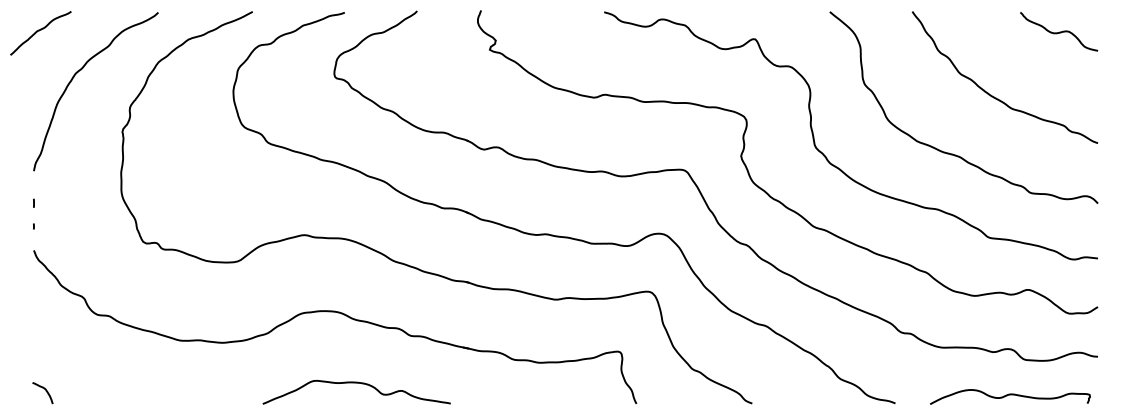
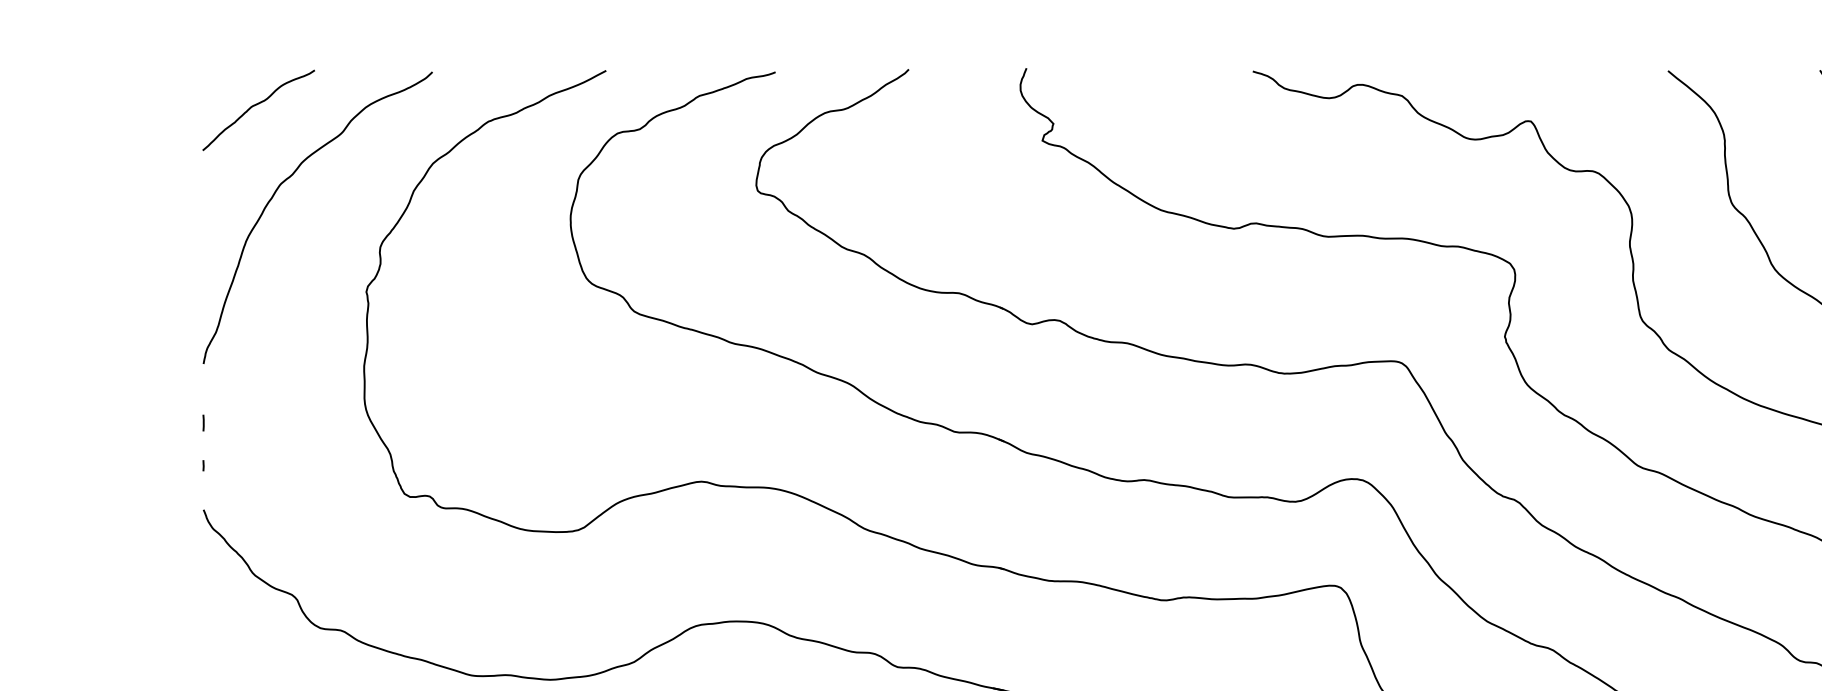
curve: (39, 31) -> (256, 106), moved

